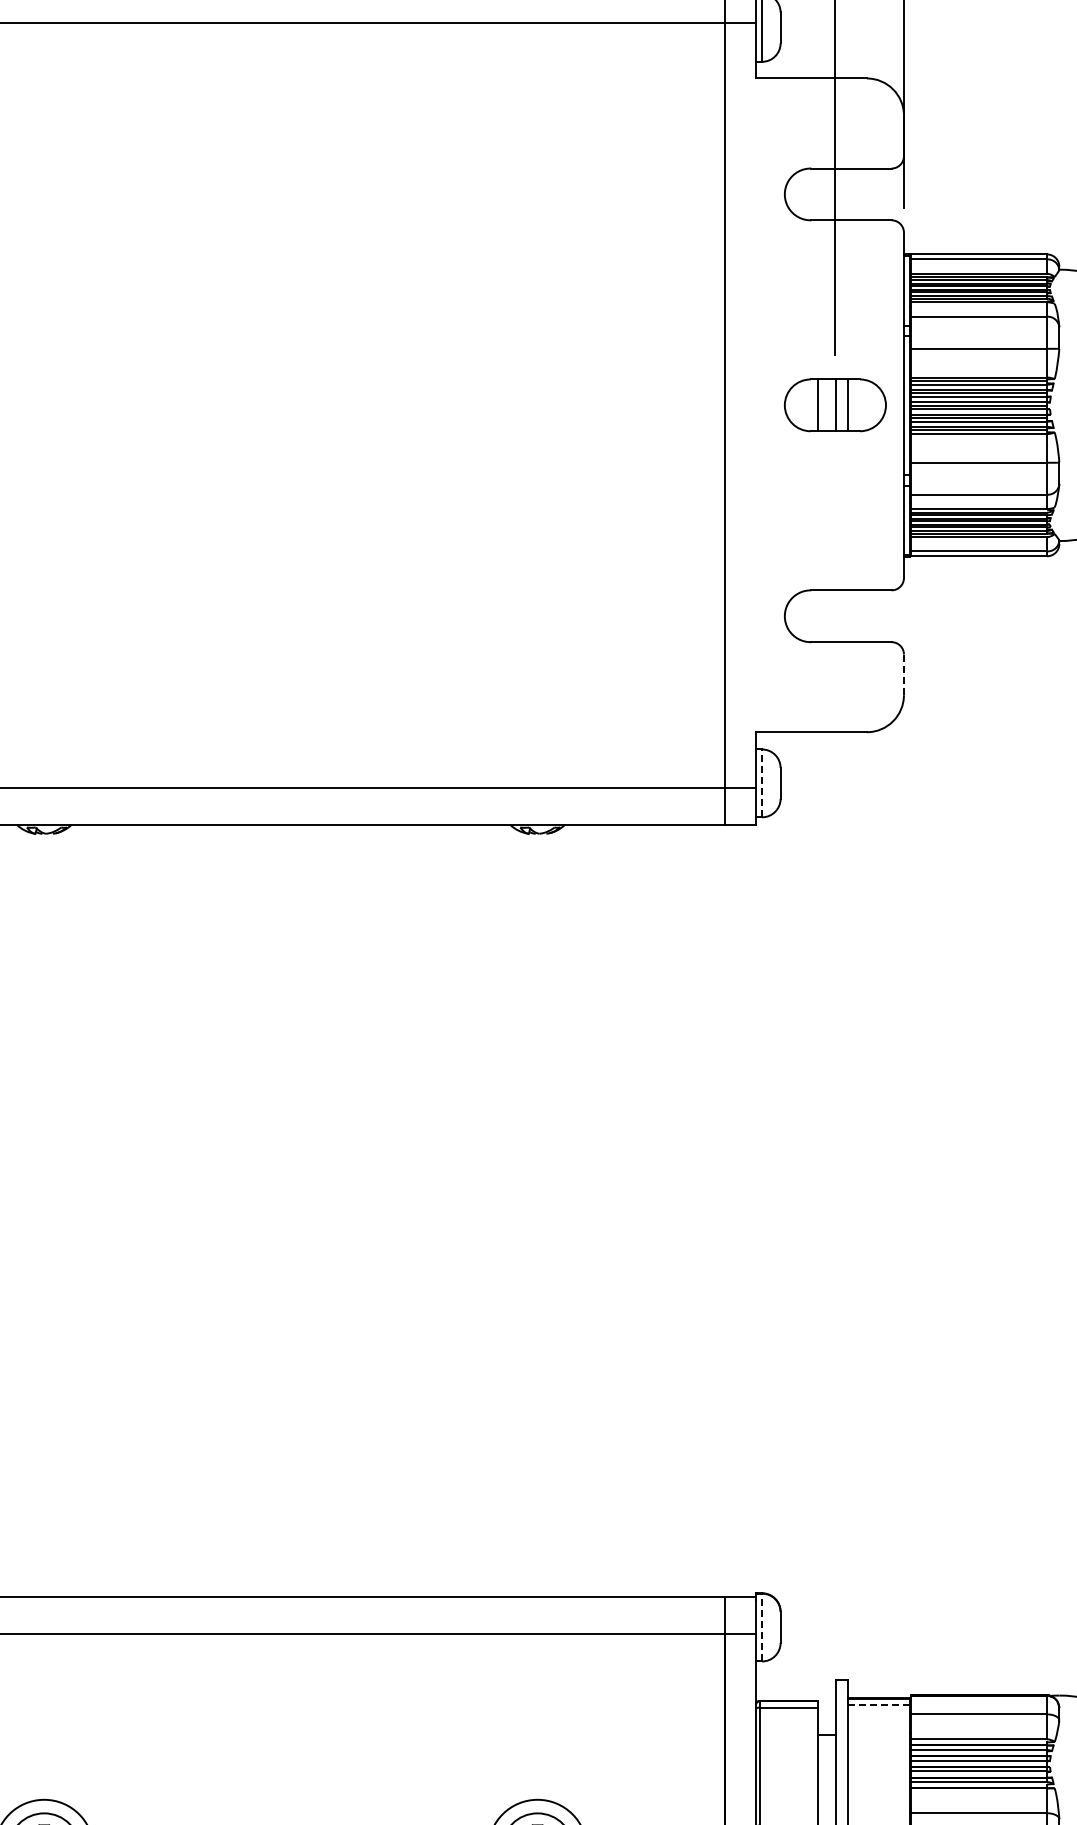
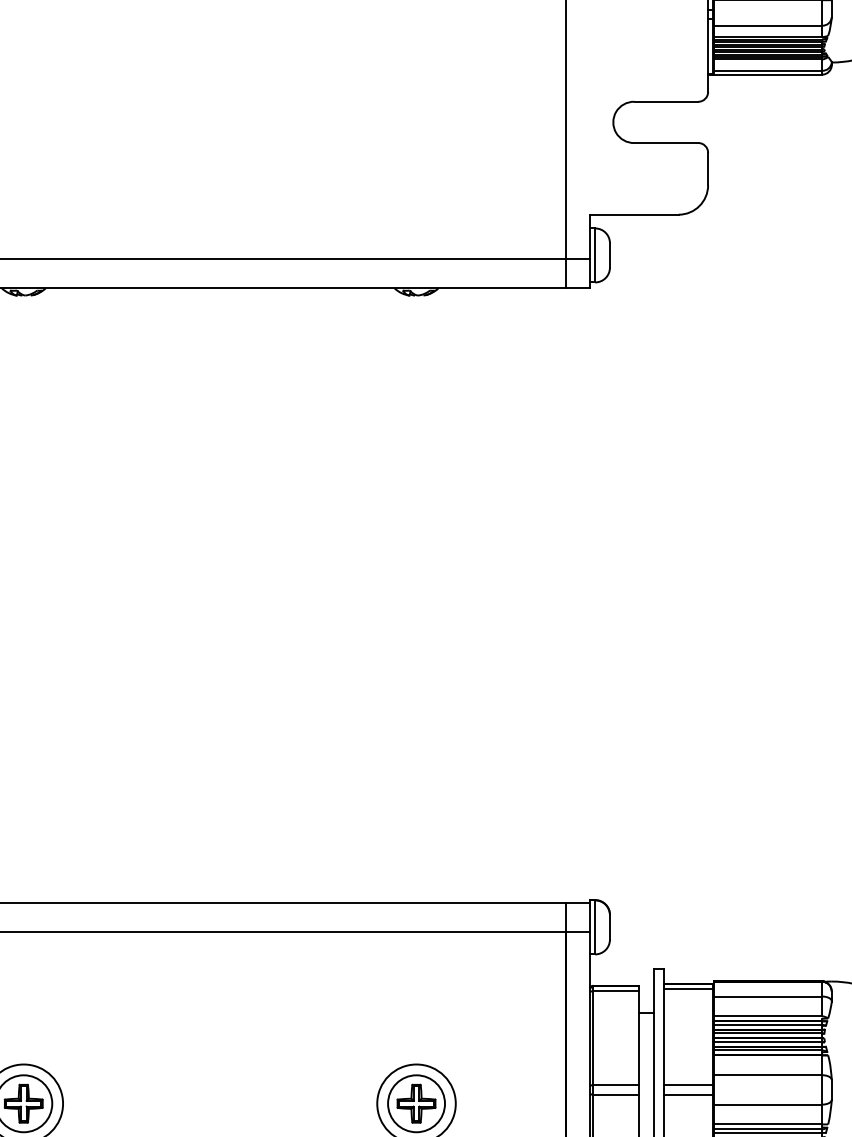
line: (903, 674) -> (707, 168), dashed -> solid
line: (762, 783) -> (595, 255), dashed -> solid
line: (762, 1627) -> (595, 927), dashed -> solid
line: (879, 1705) -> (688, 989), dashed -> solid

